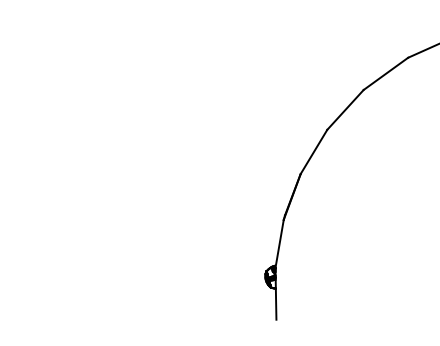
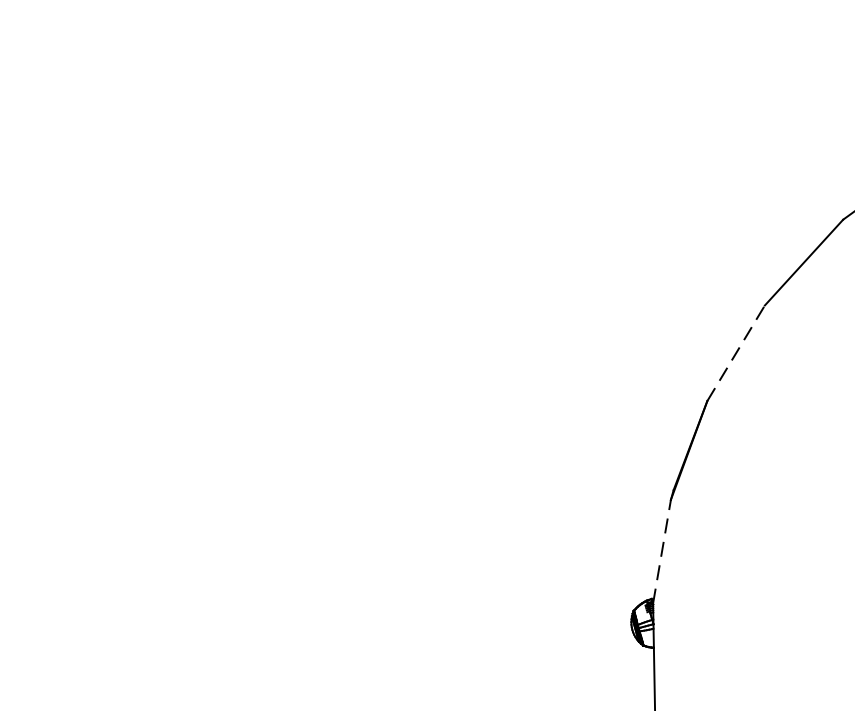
line: (313, 151) -> (735, 352), solid -> dashed
line: (279, 243) -> (661, 550), solid -> dashed

